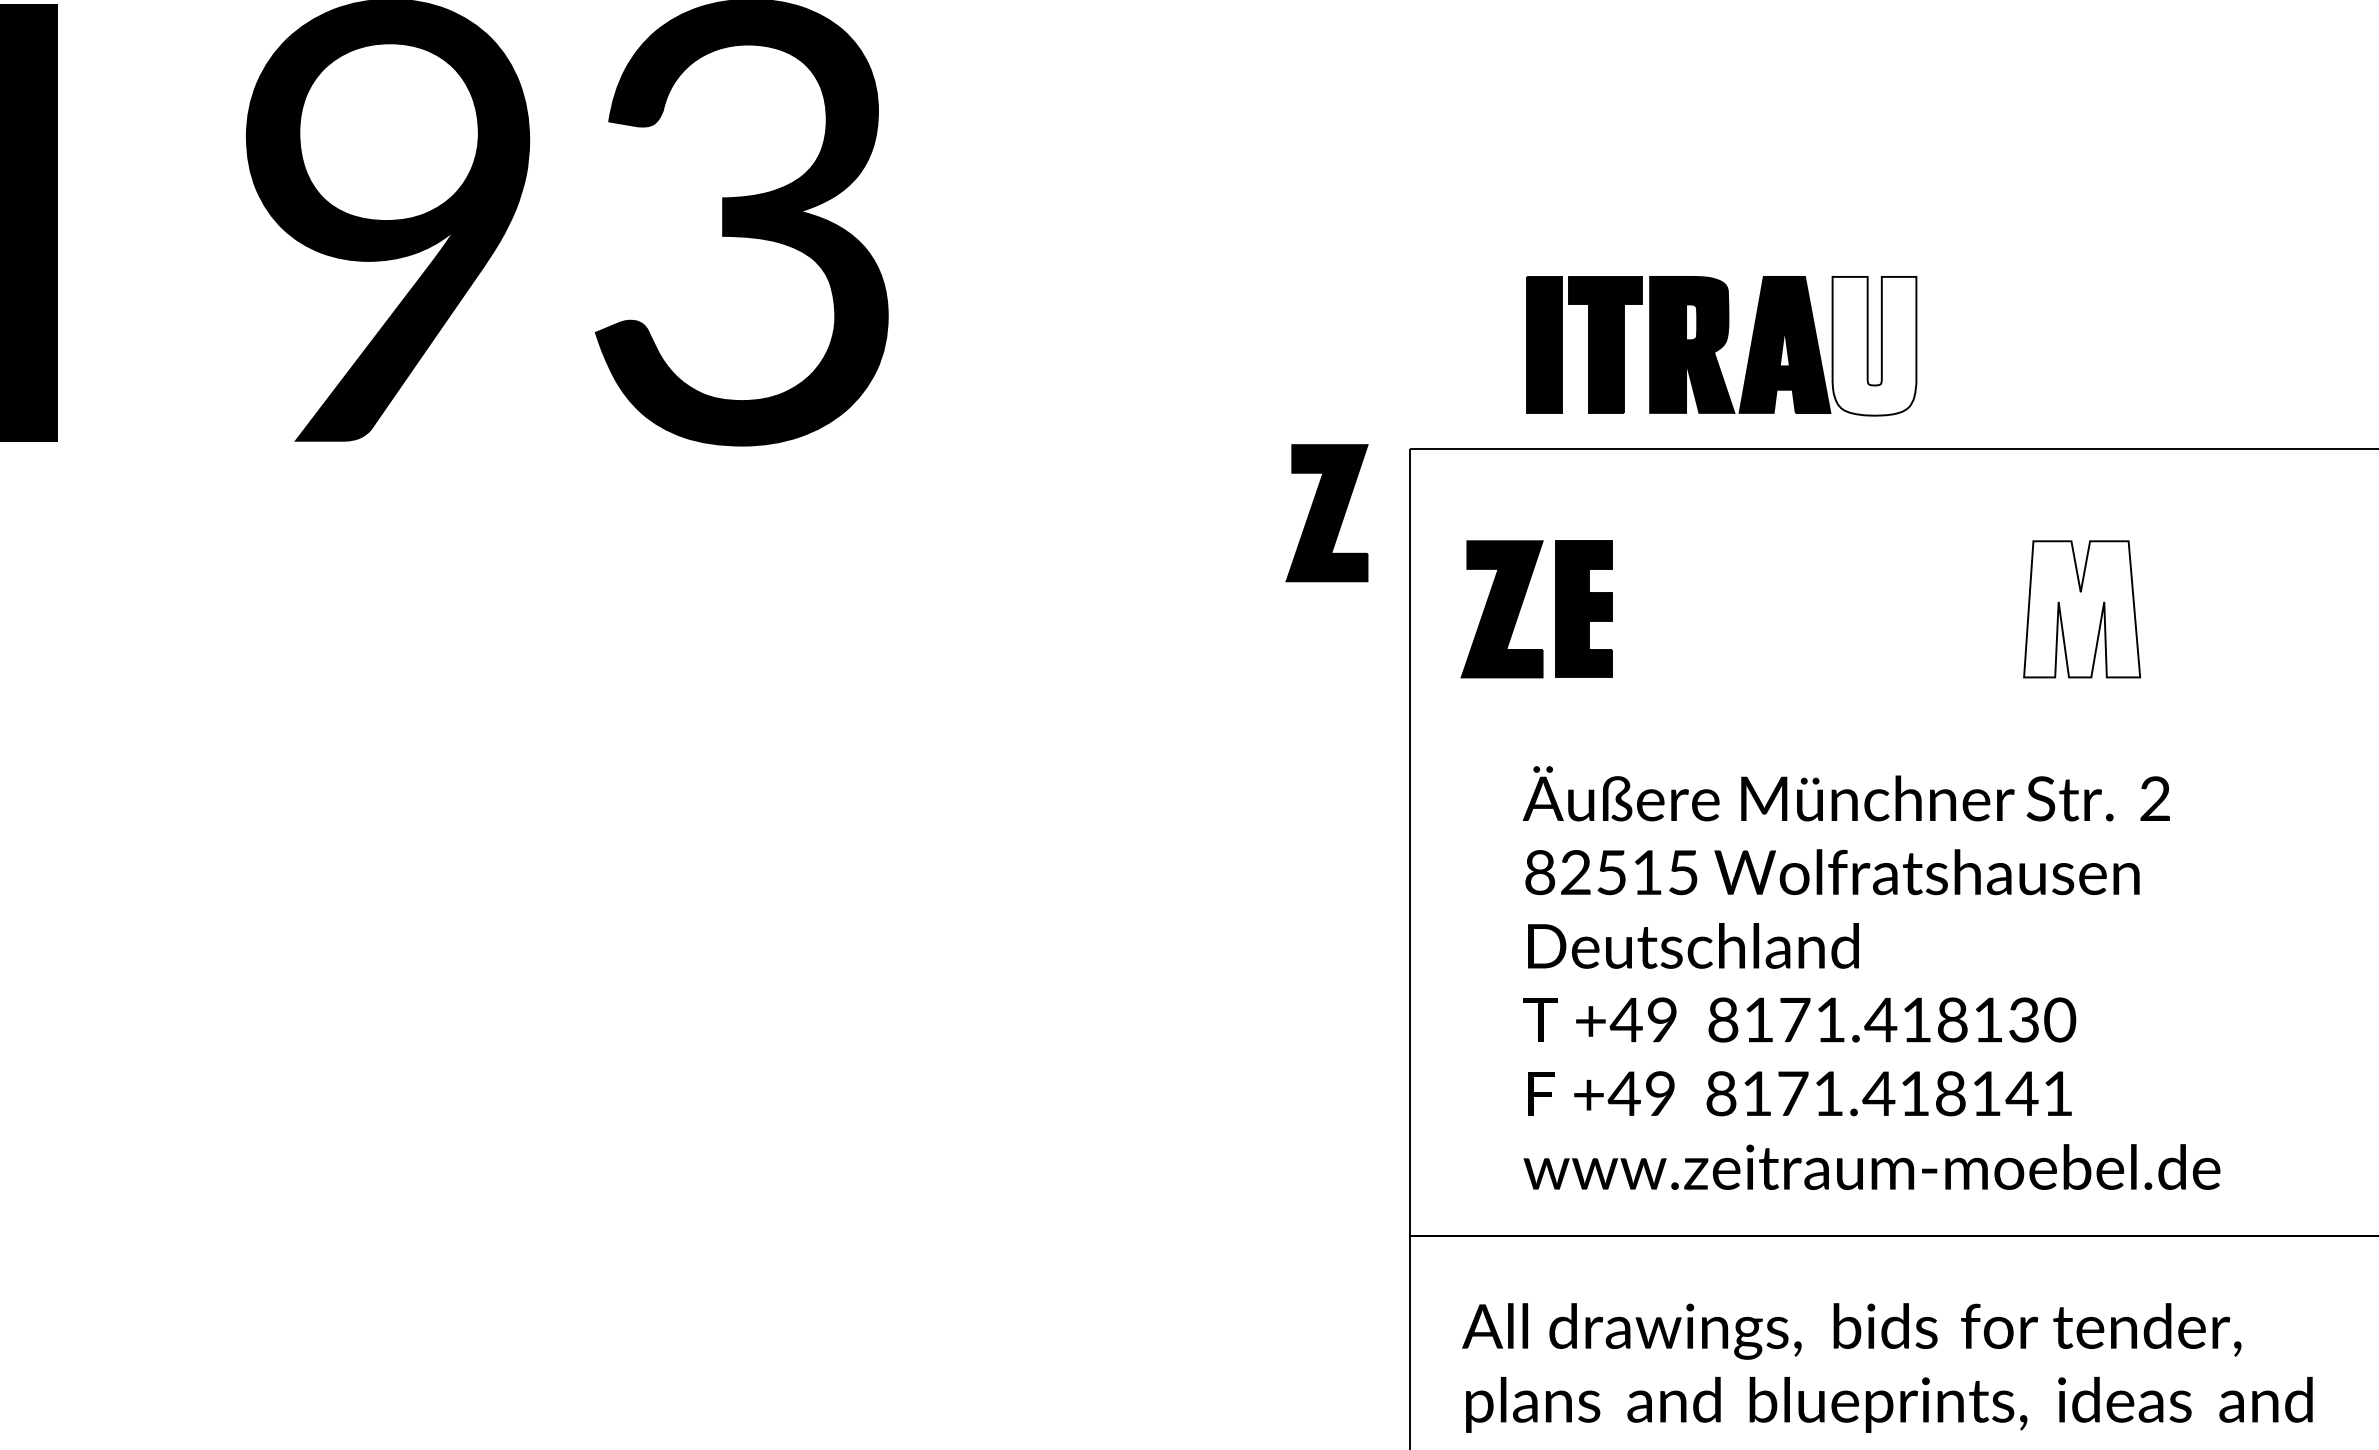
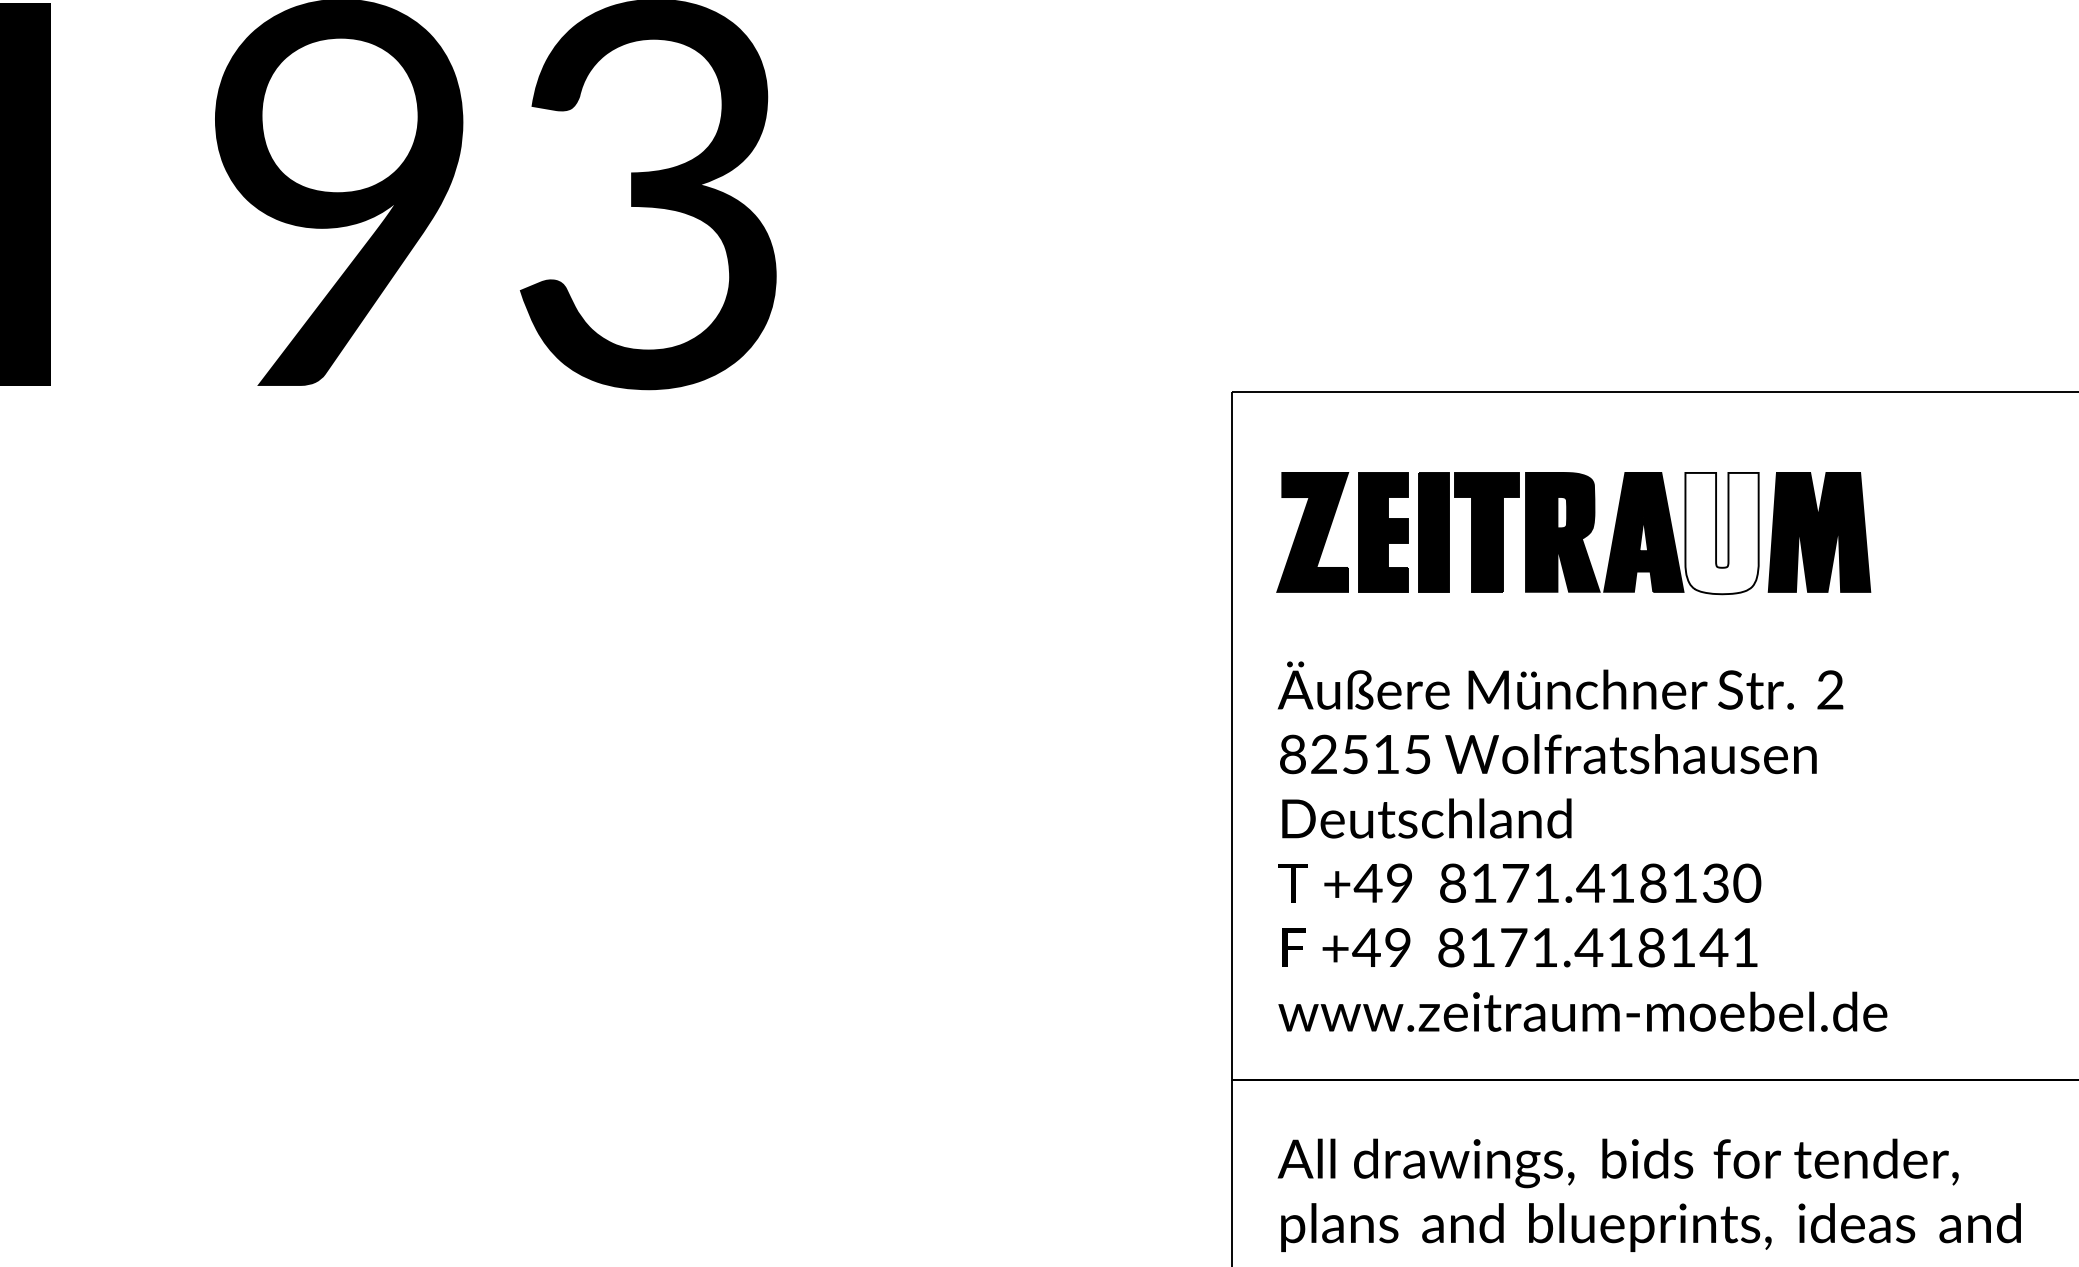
part: (1721, 346) -> (1588, 533), moved
part: (1326, 513) -> (1159, 448), removed
fill: (2082, 608) -> (1819, 531), added
text: (1871, 977) -> (1582, 846), moved

